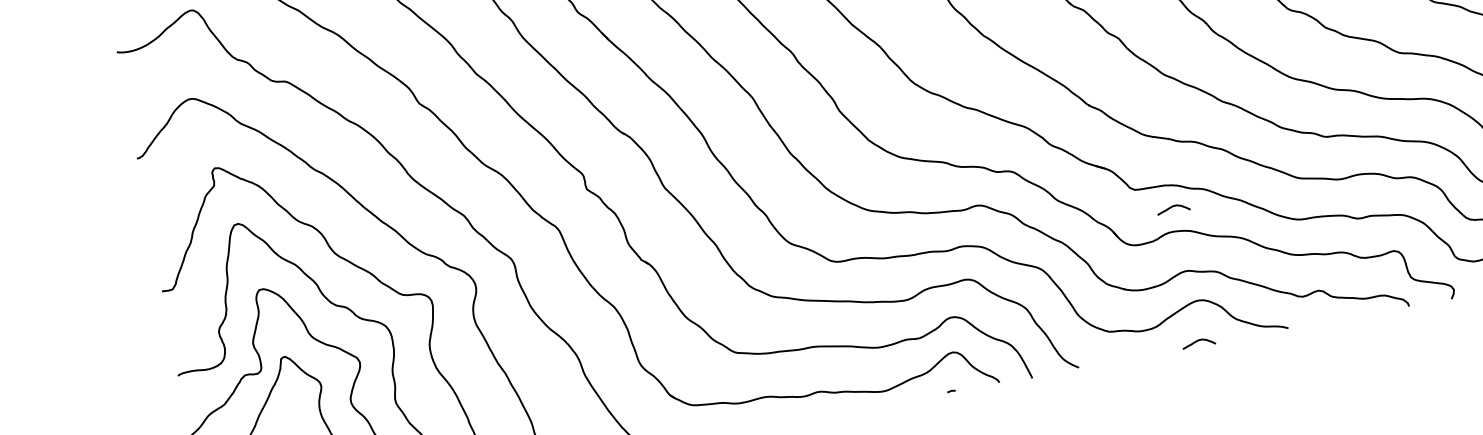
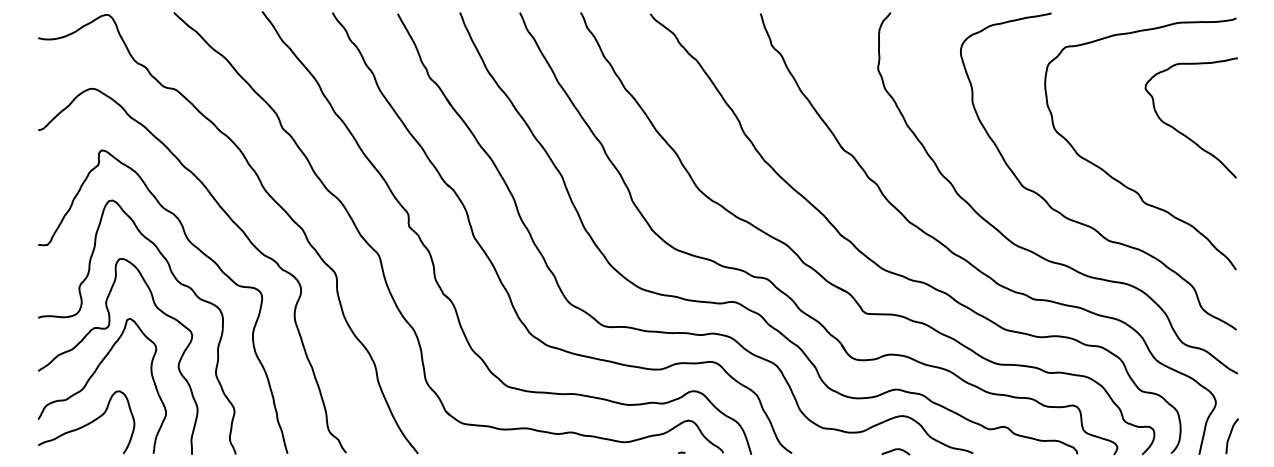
curve: (1172, 207) -> (895, 334), removed

